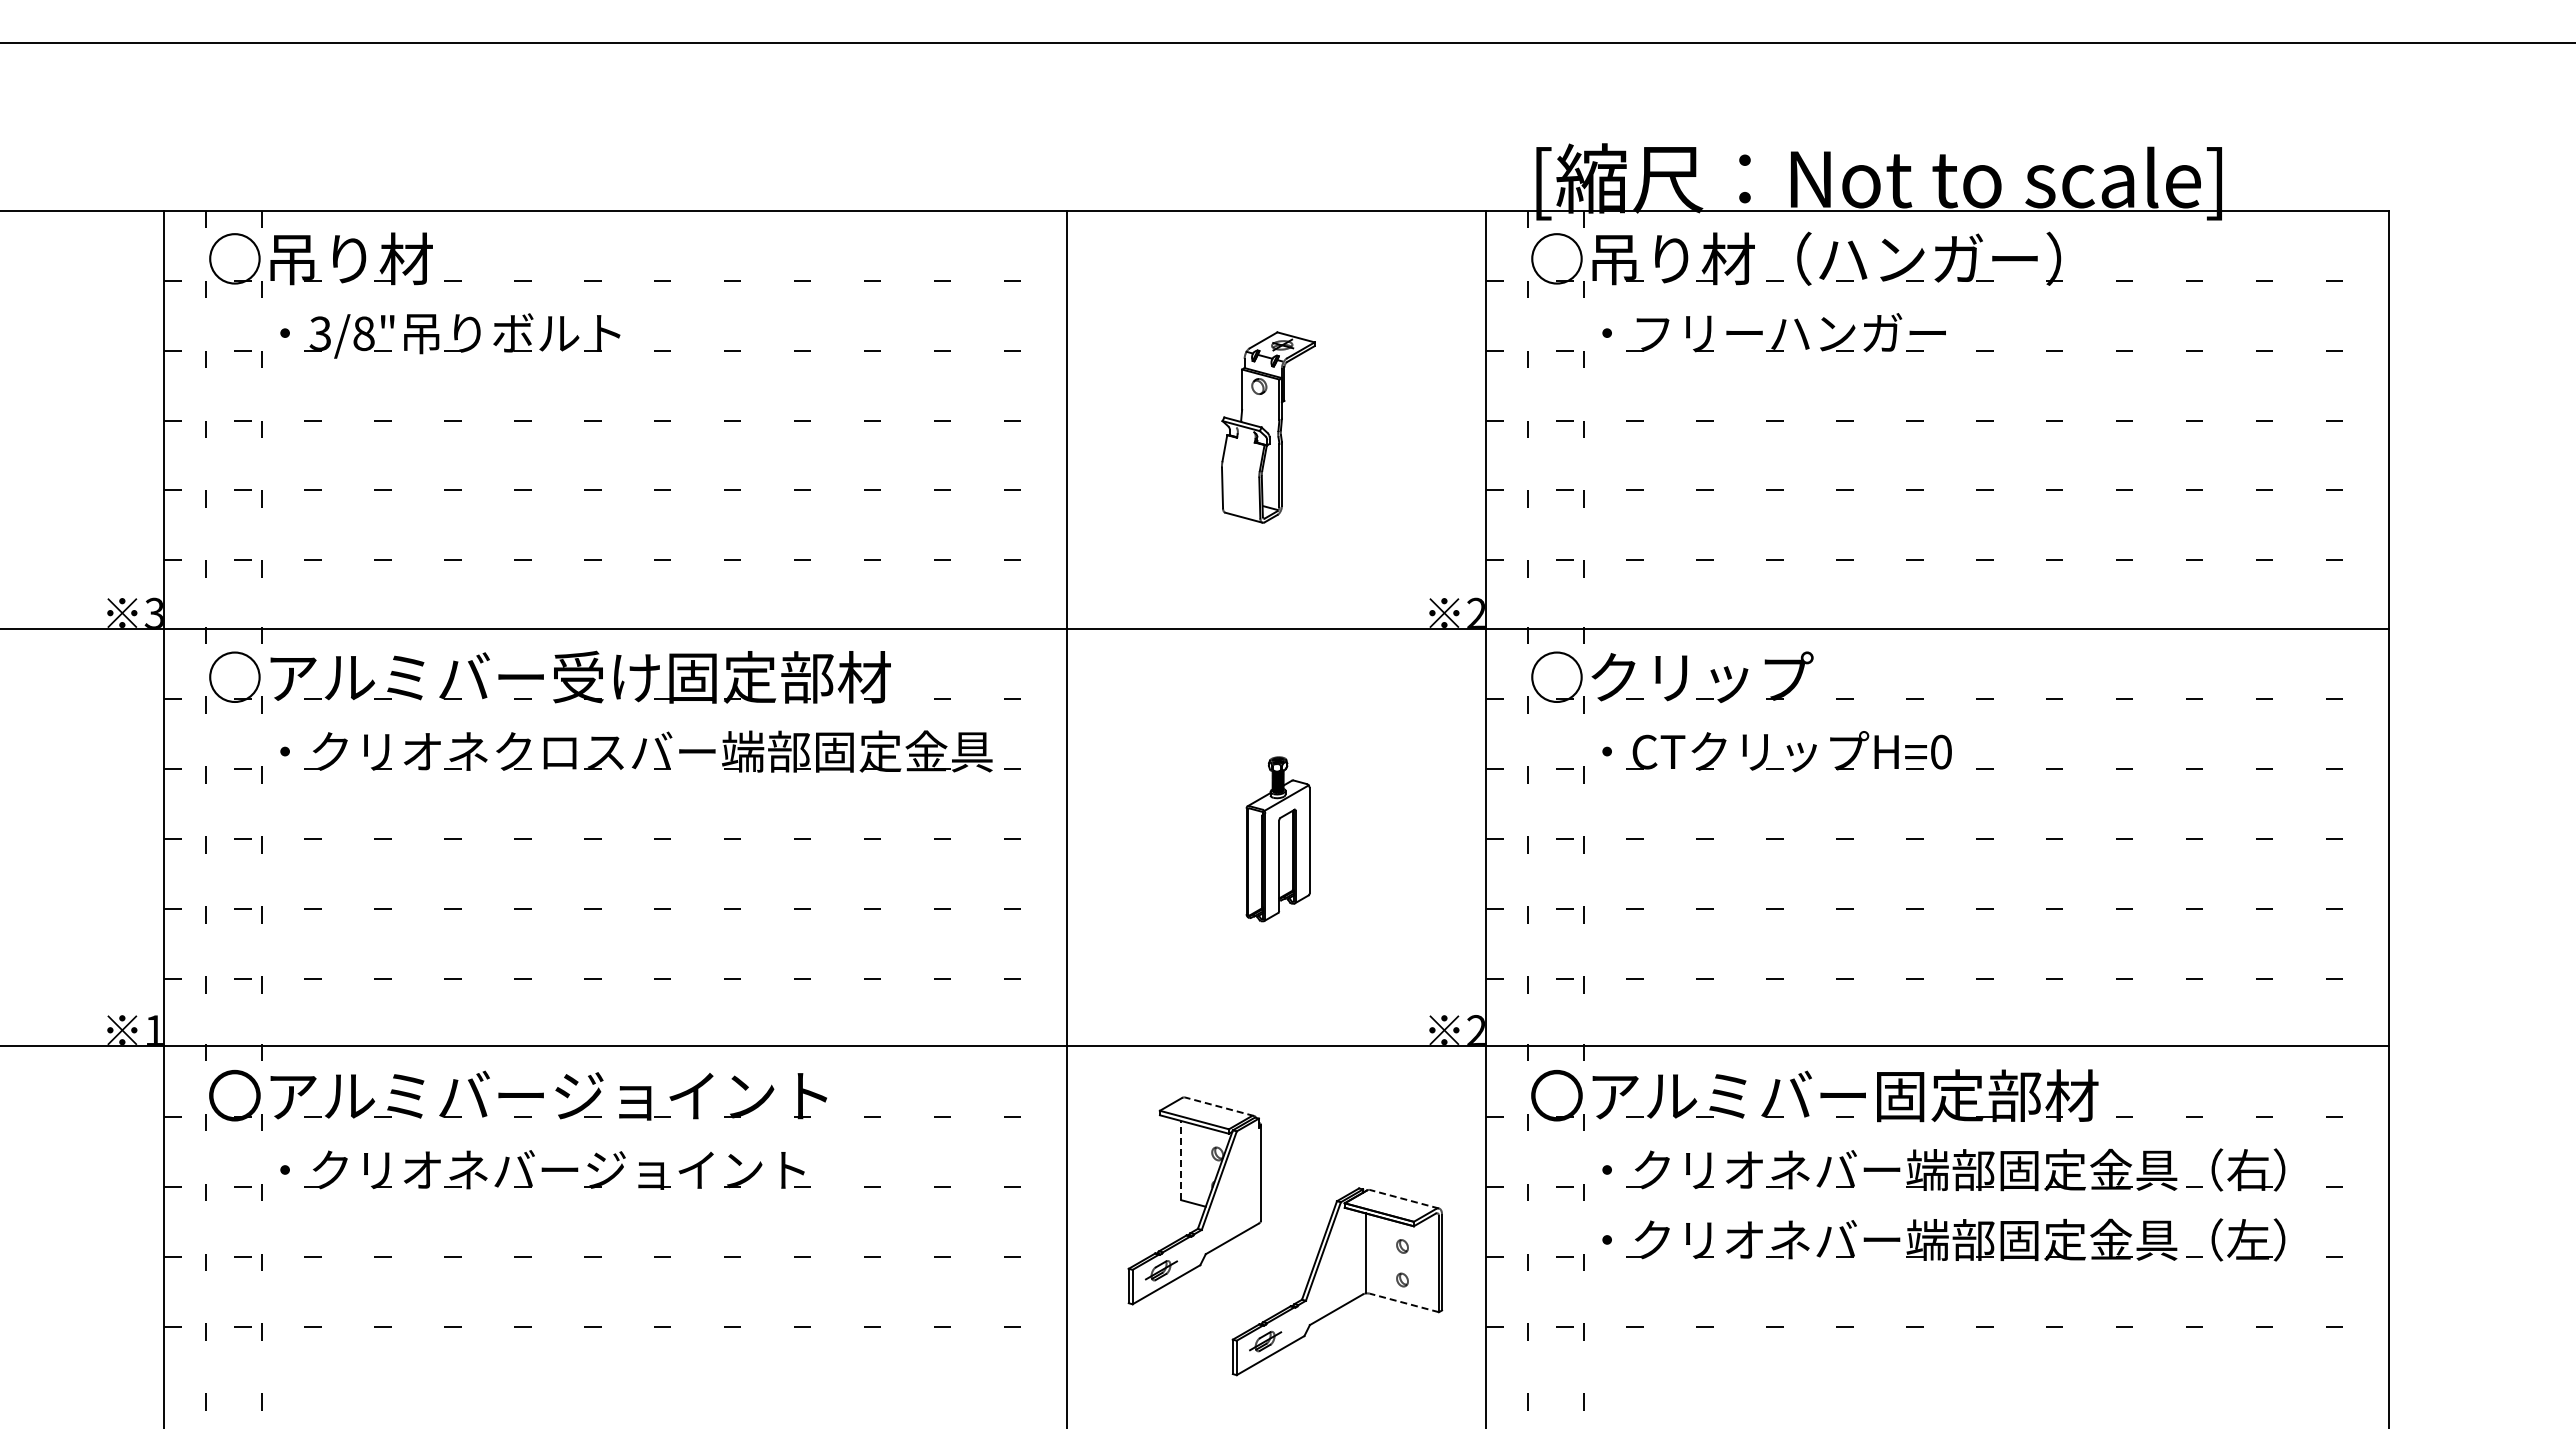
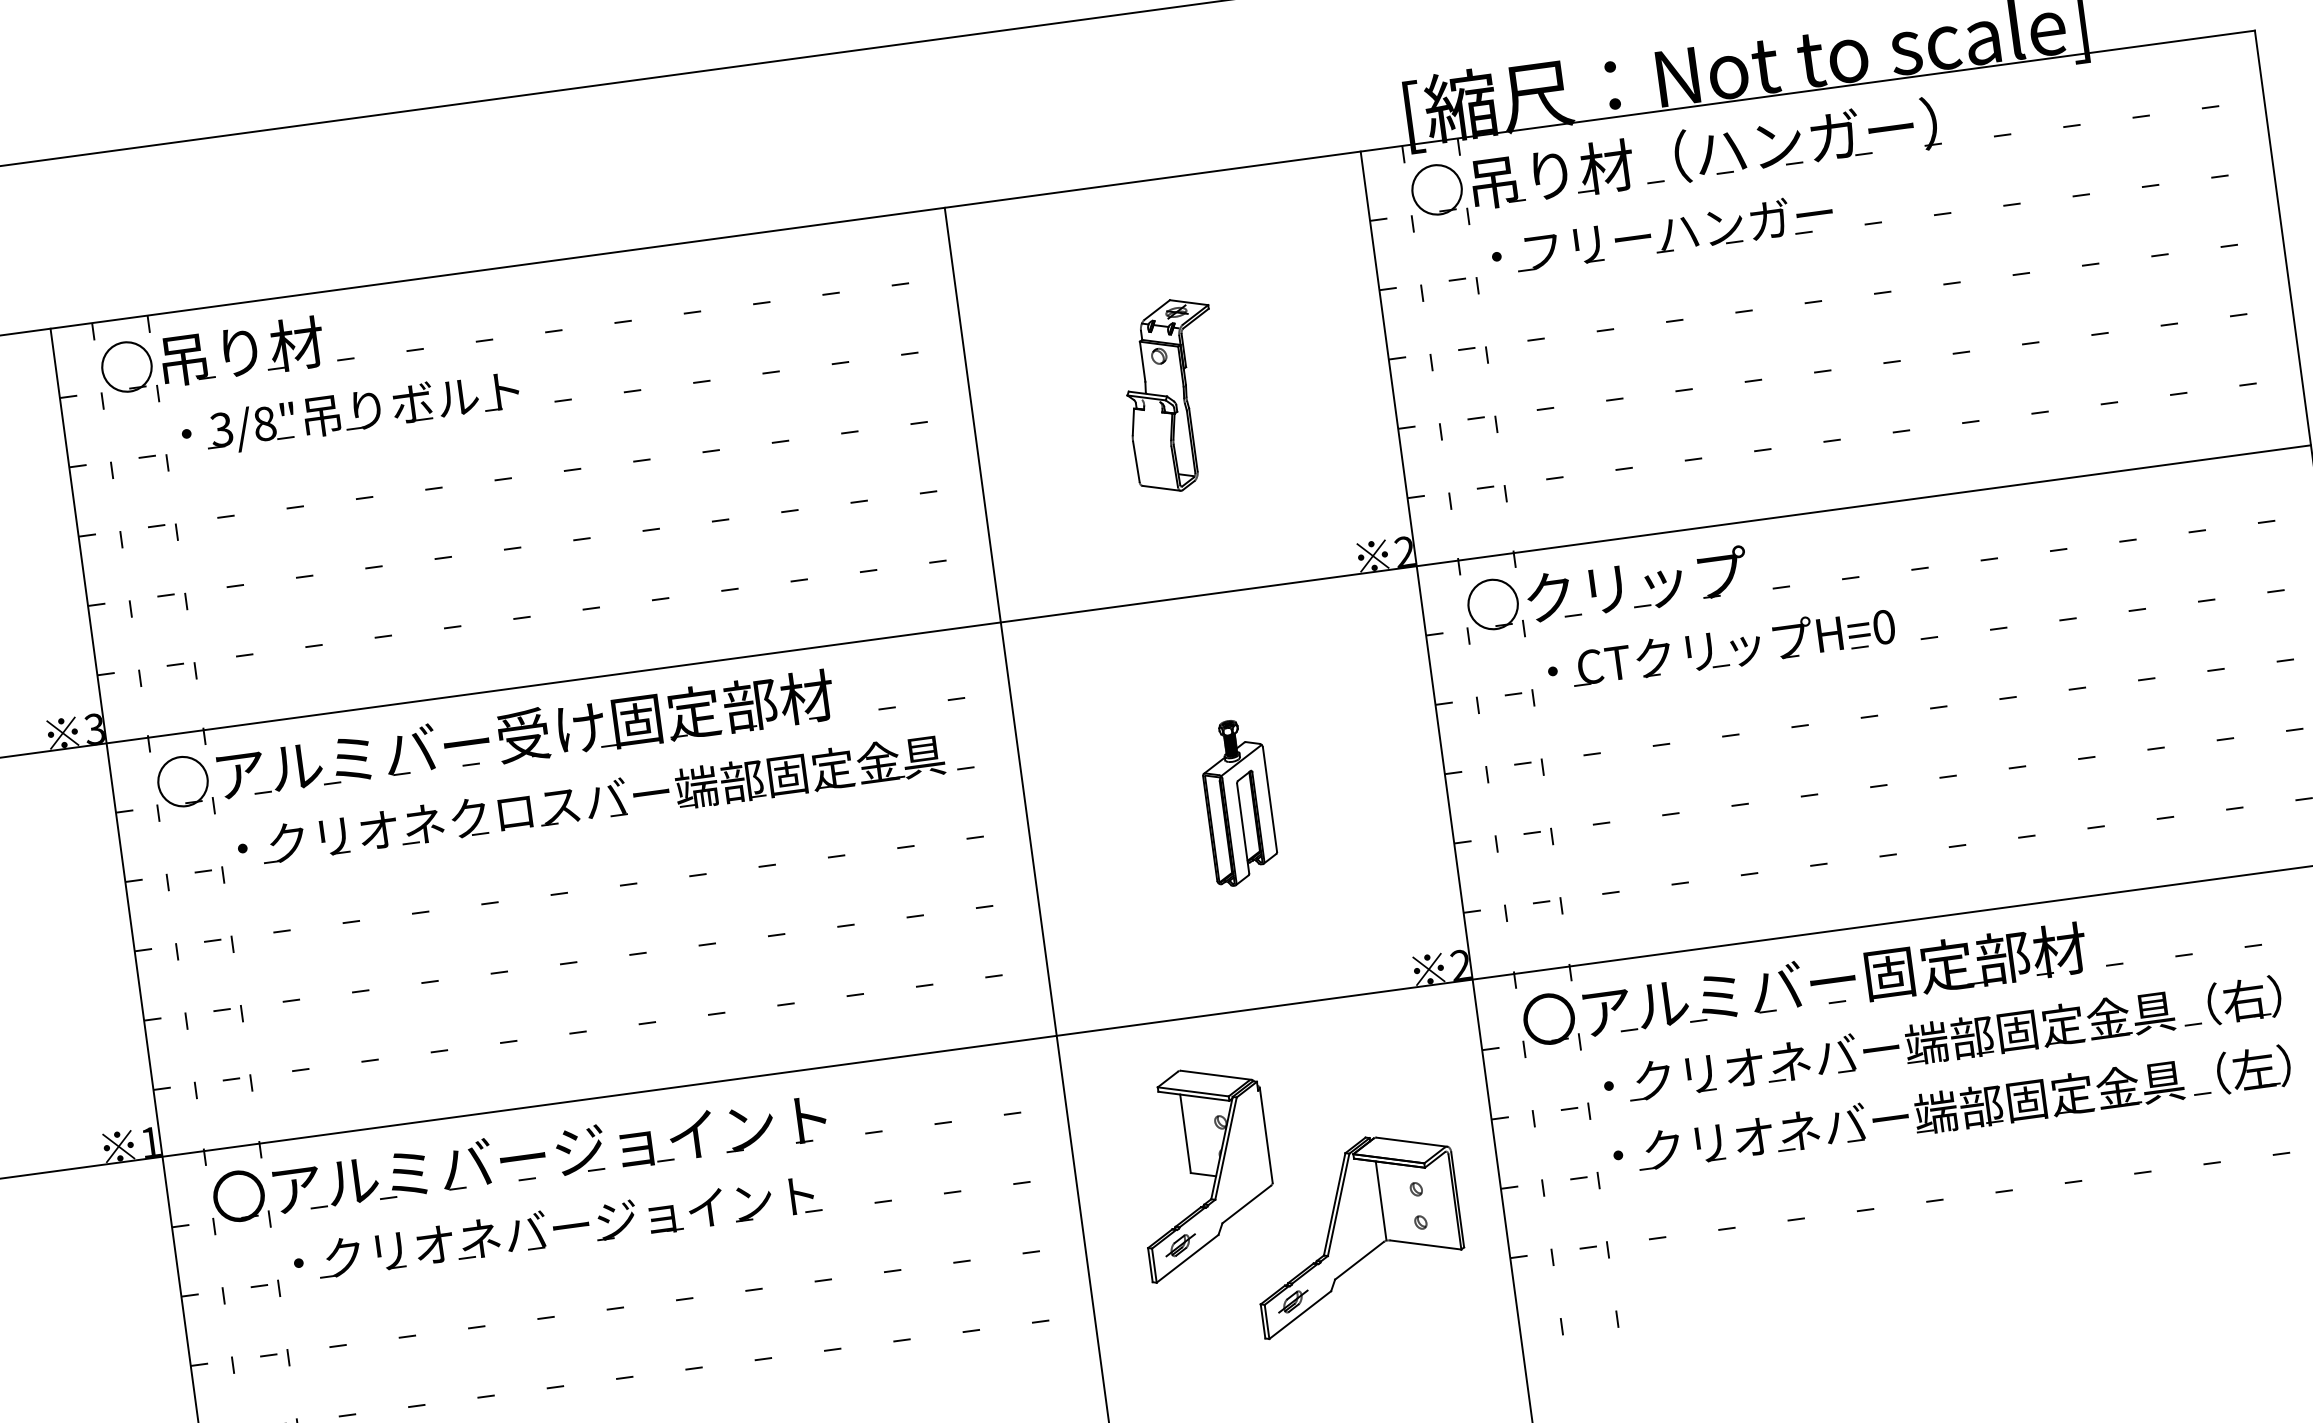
line: (1219, 1106) -> (1216, 1075), dashed -> solid
line: (1181, 1160) -> (1185, 1133), dashed -> solid
line: (1404, 1199) -> (1412, 1142), dashed -> solid
line: (1404, 1302) -> (1425, 1244), dashed -> solid

